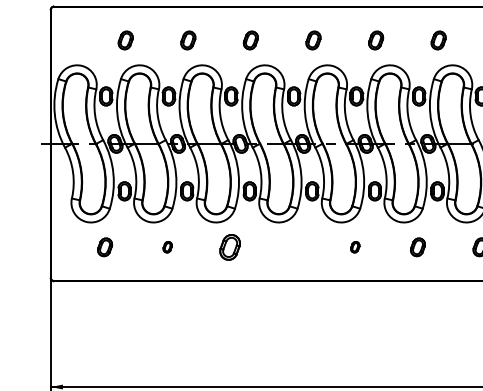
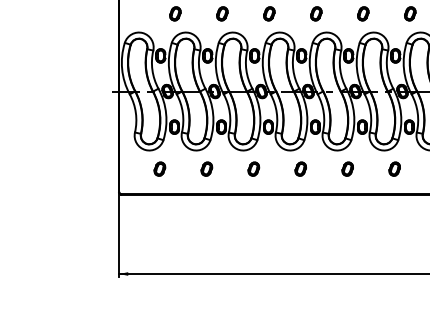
part: (167, 246) -> (206, 168), size x1.67
part: (229, 246) -> (253, 168), size x0.71
part: (292, 246) -> (300, 168), added
part: (355, 246) -> (347, 168), size x1.67

